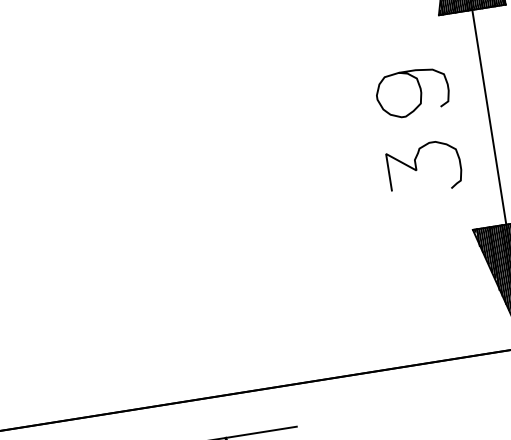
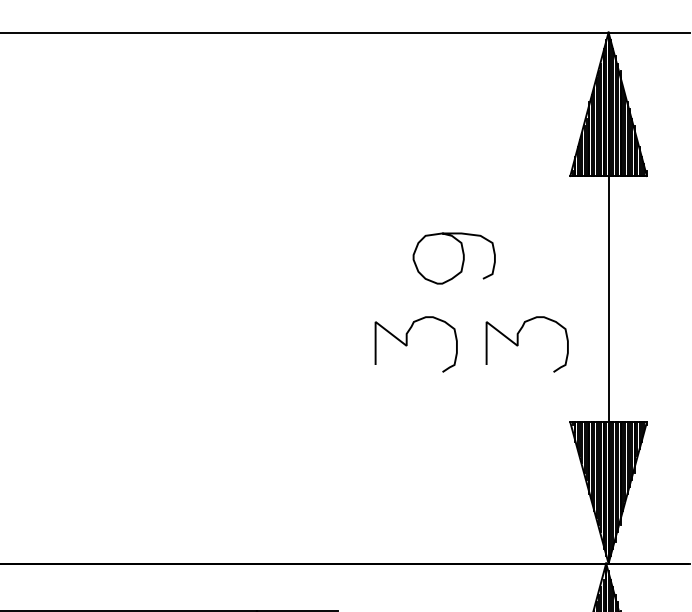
curve: (420, 92) -> (462, 259), moved
curve: (320, 184) -> (407, 344), added

